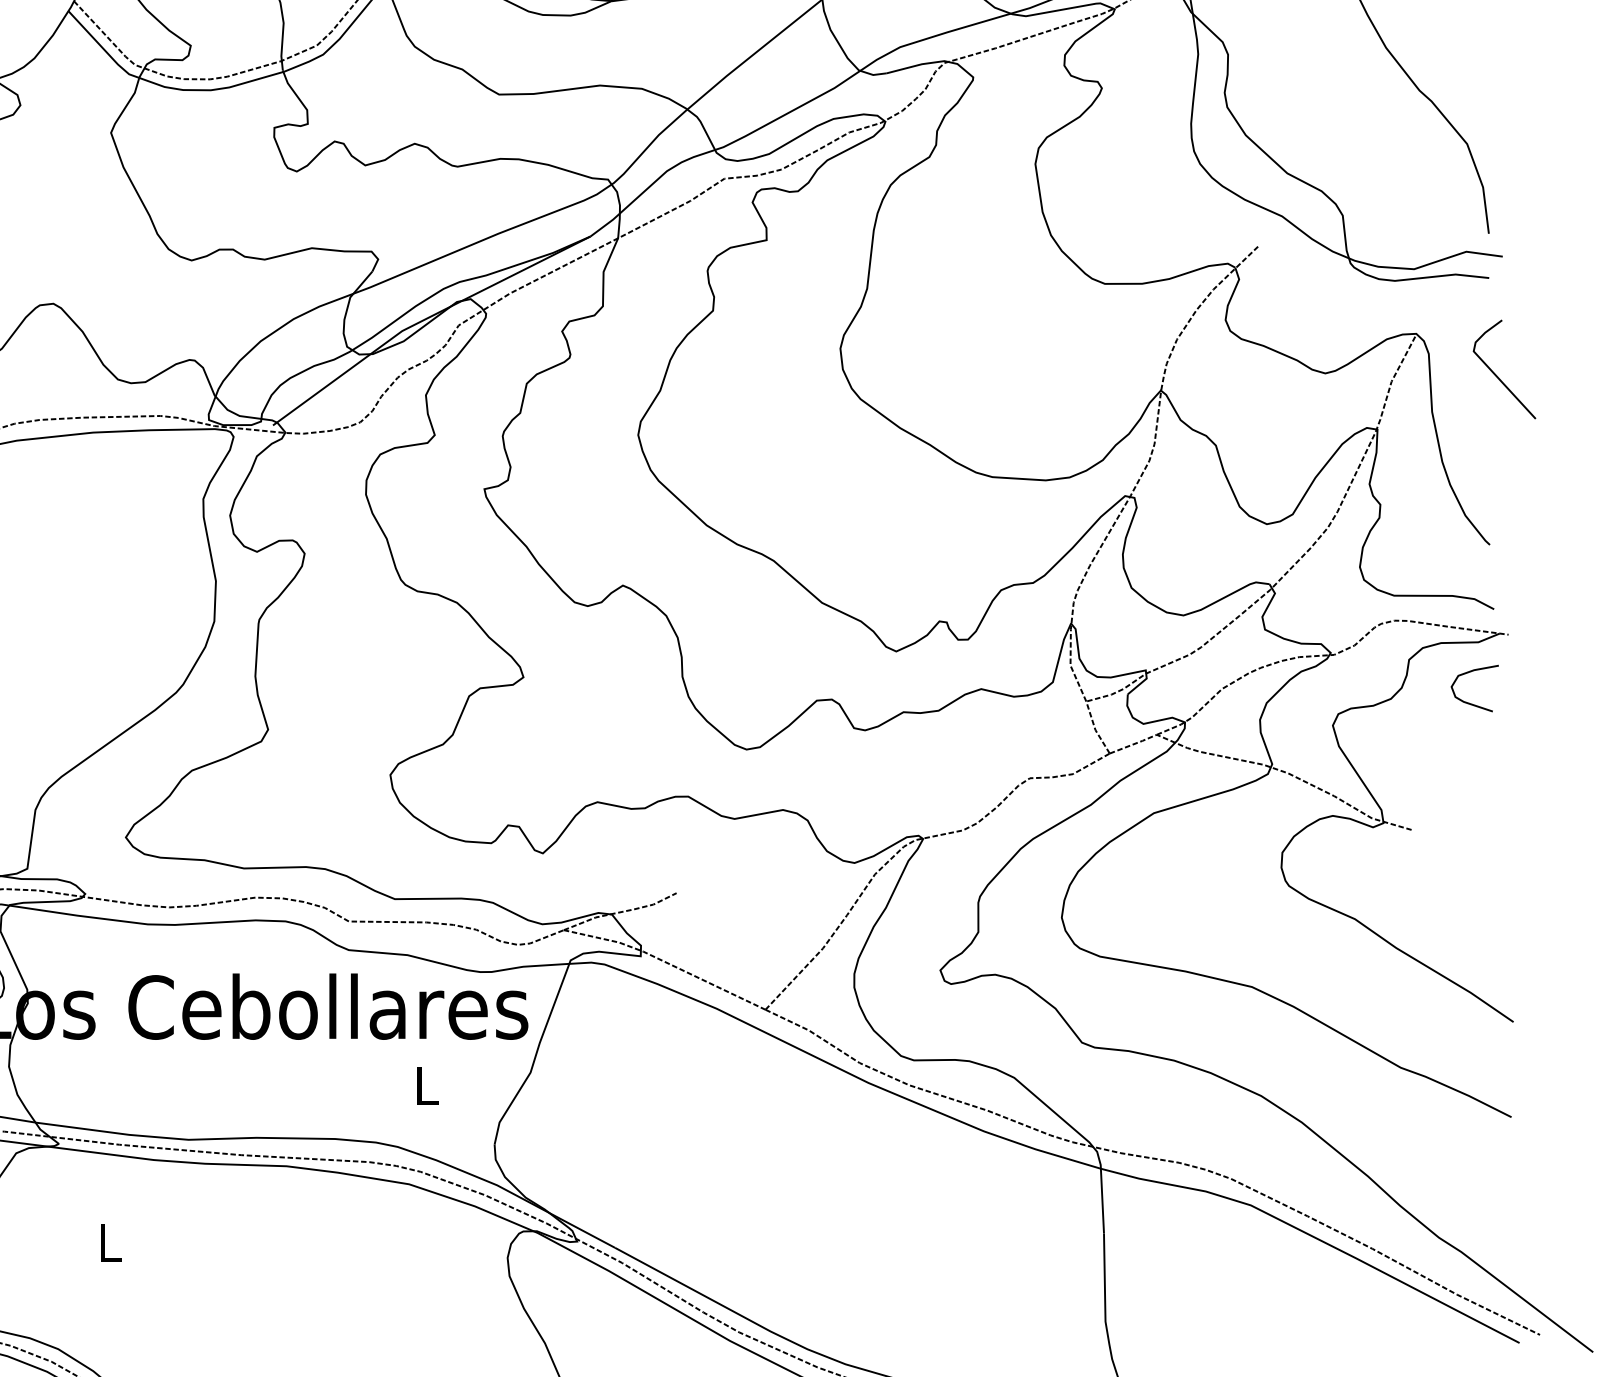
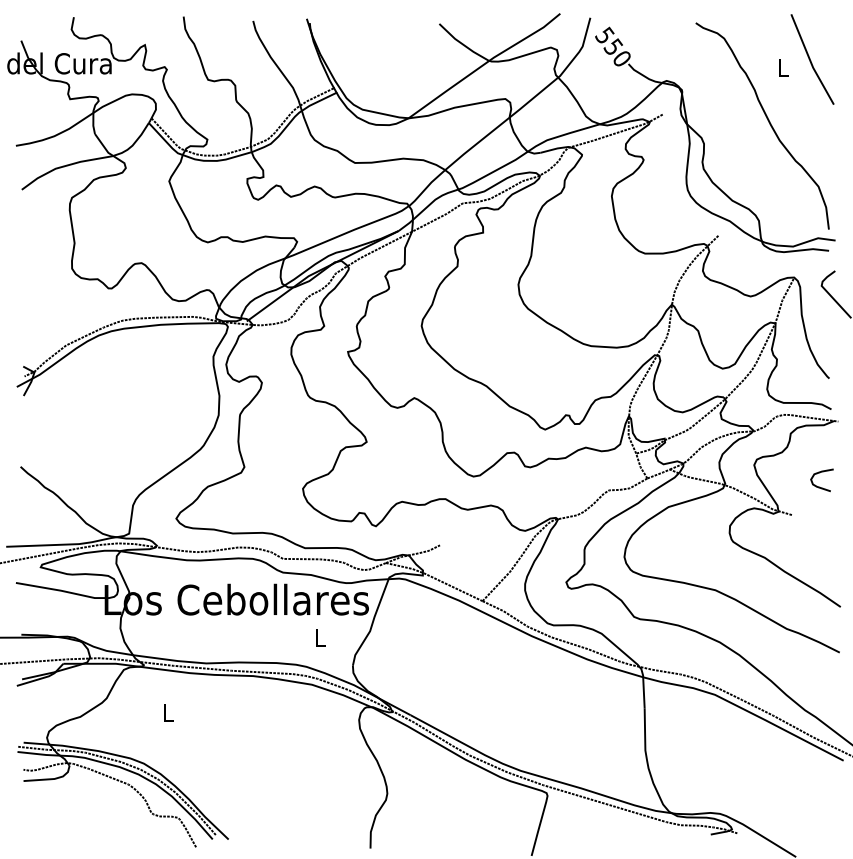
curve: (1469, 701) -> (819, 486), moved

